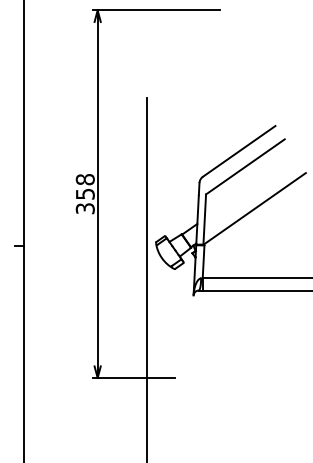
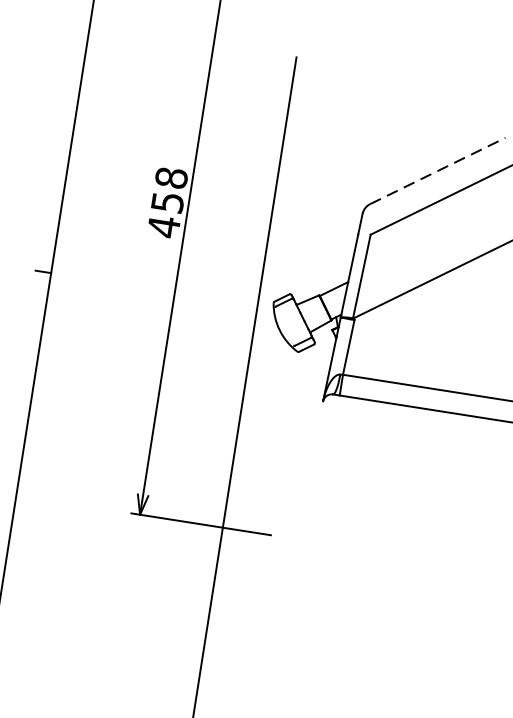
line: (239, 151) -> (438, 171), solid -> dashed
text: (84, 208) -> (162, 226), 358 -> 458

